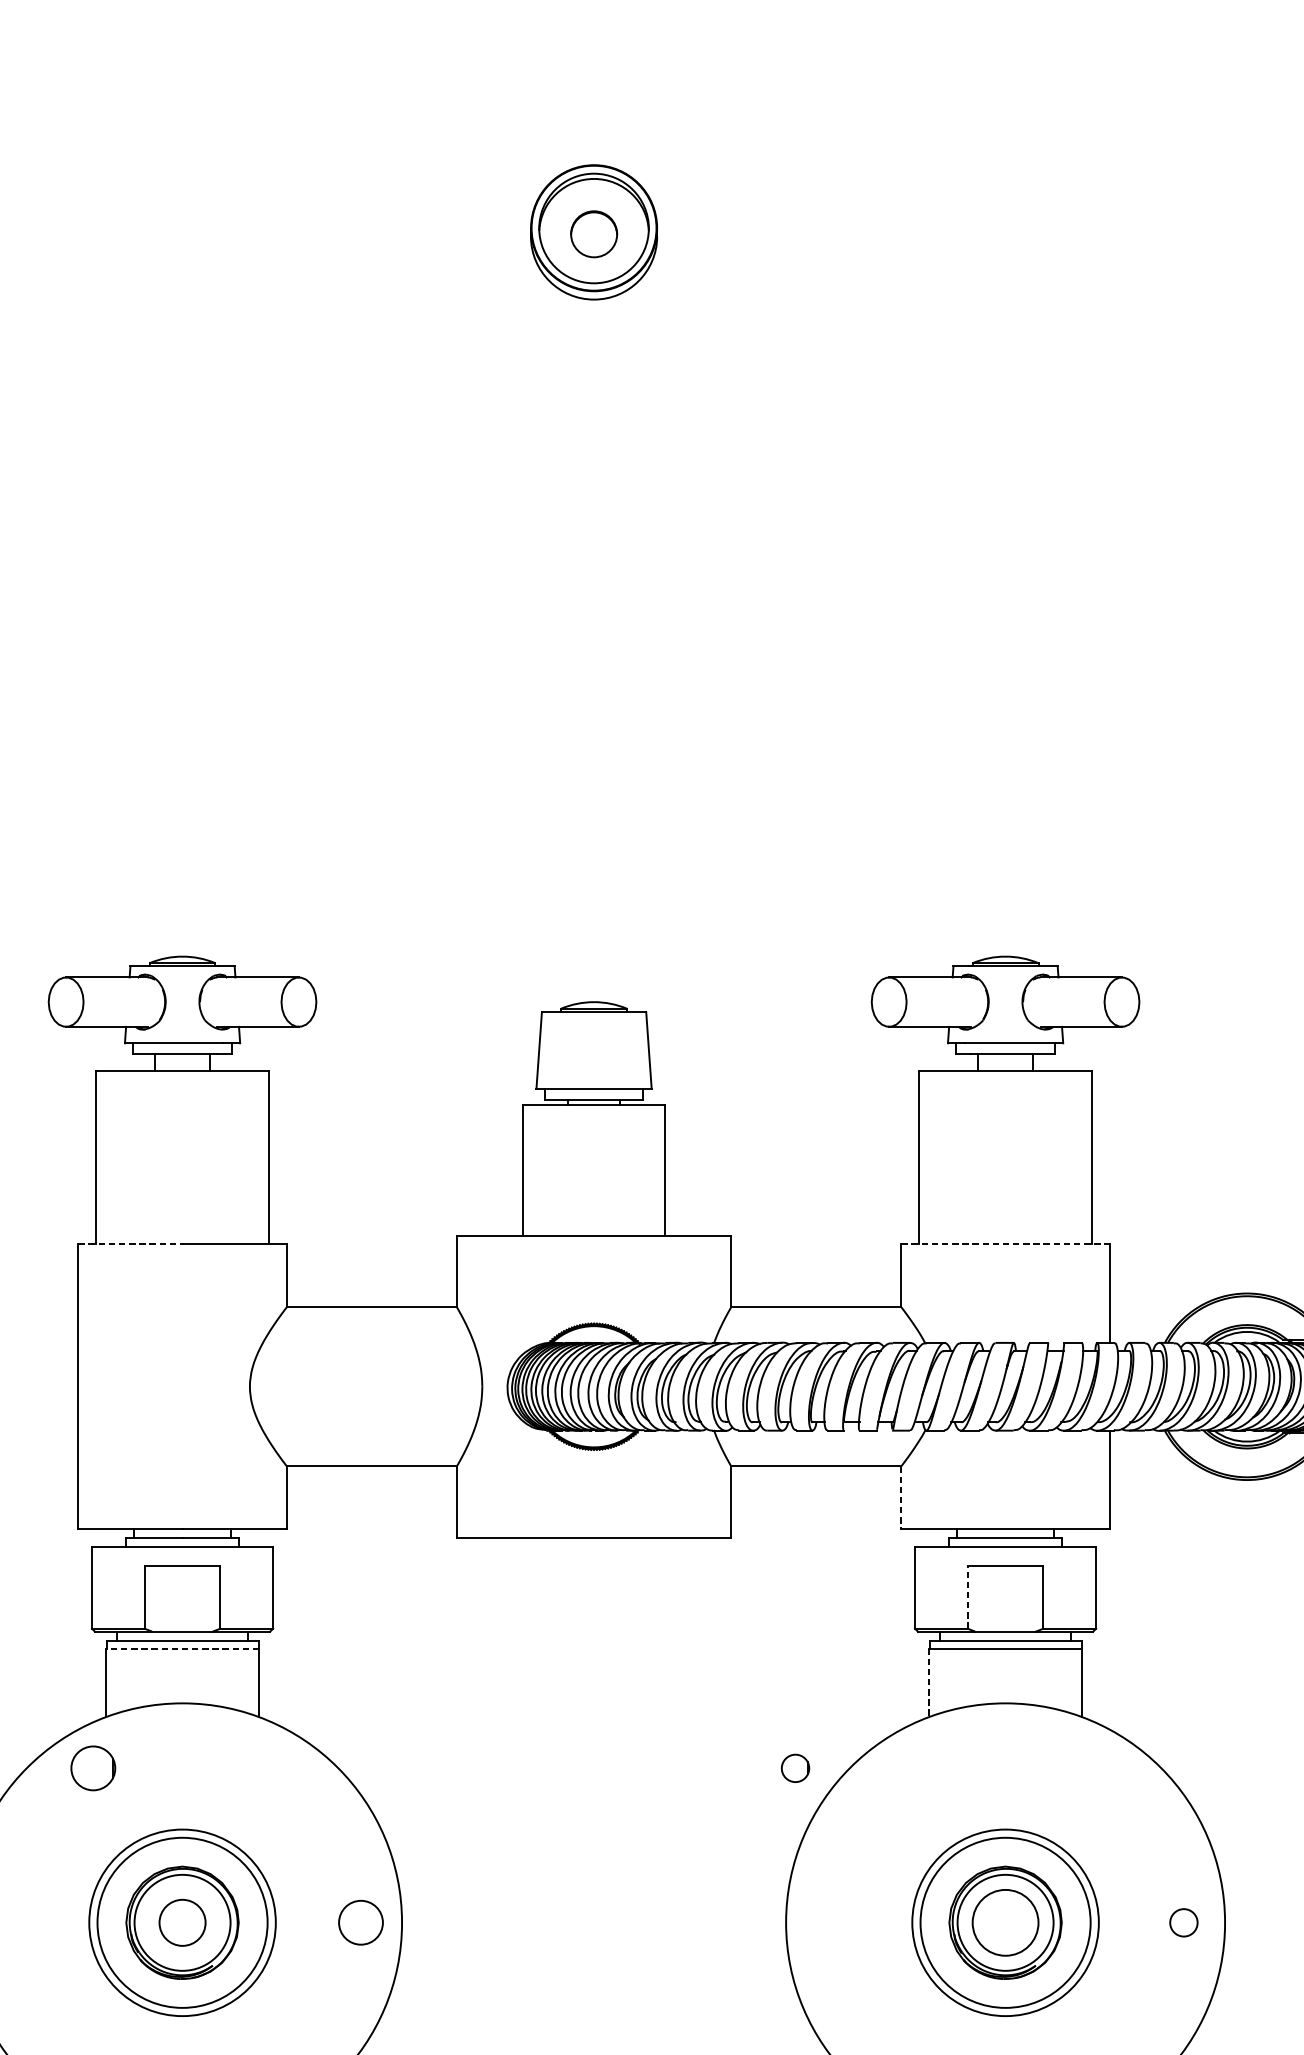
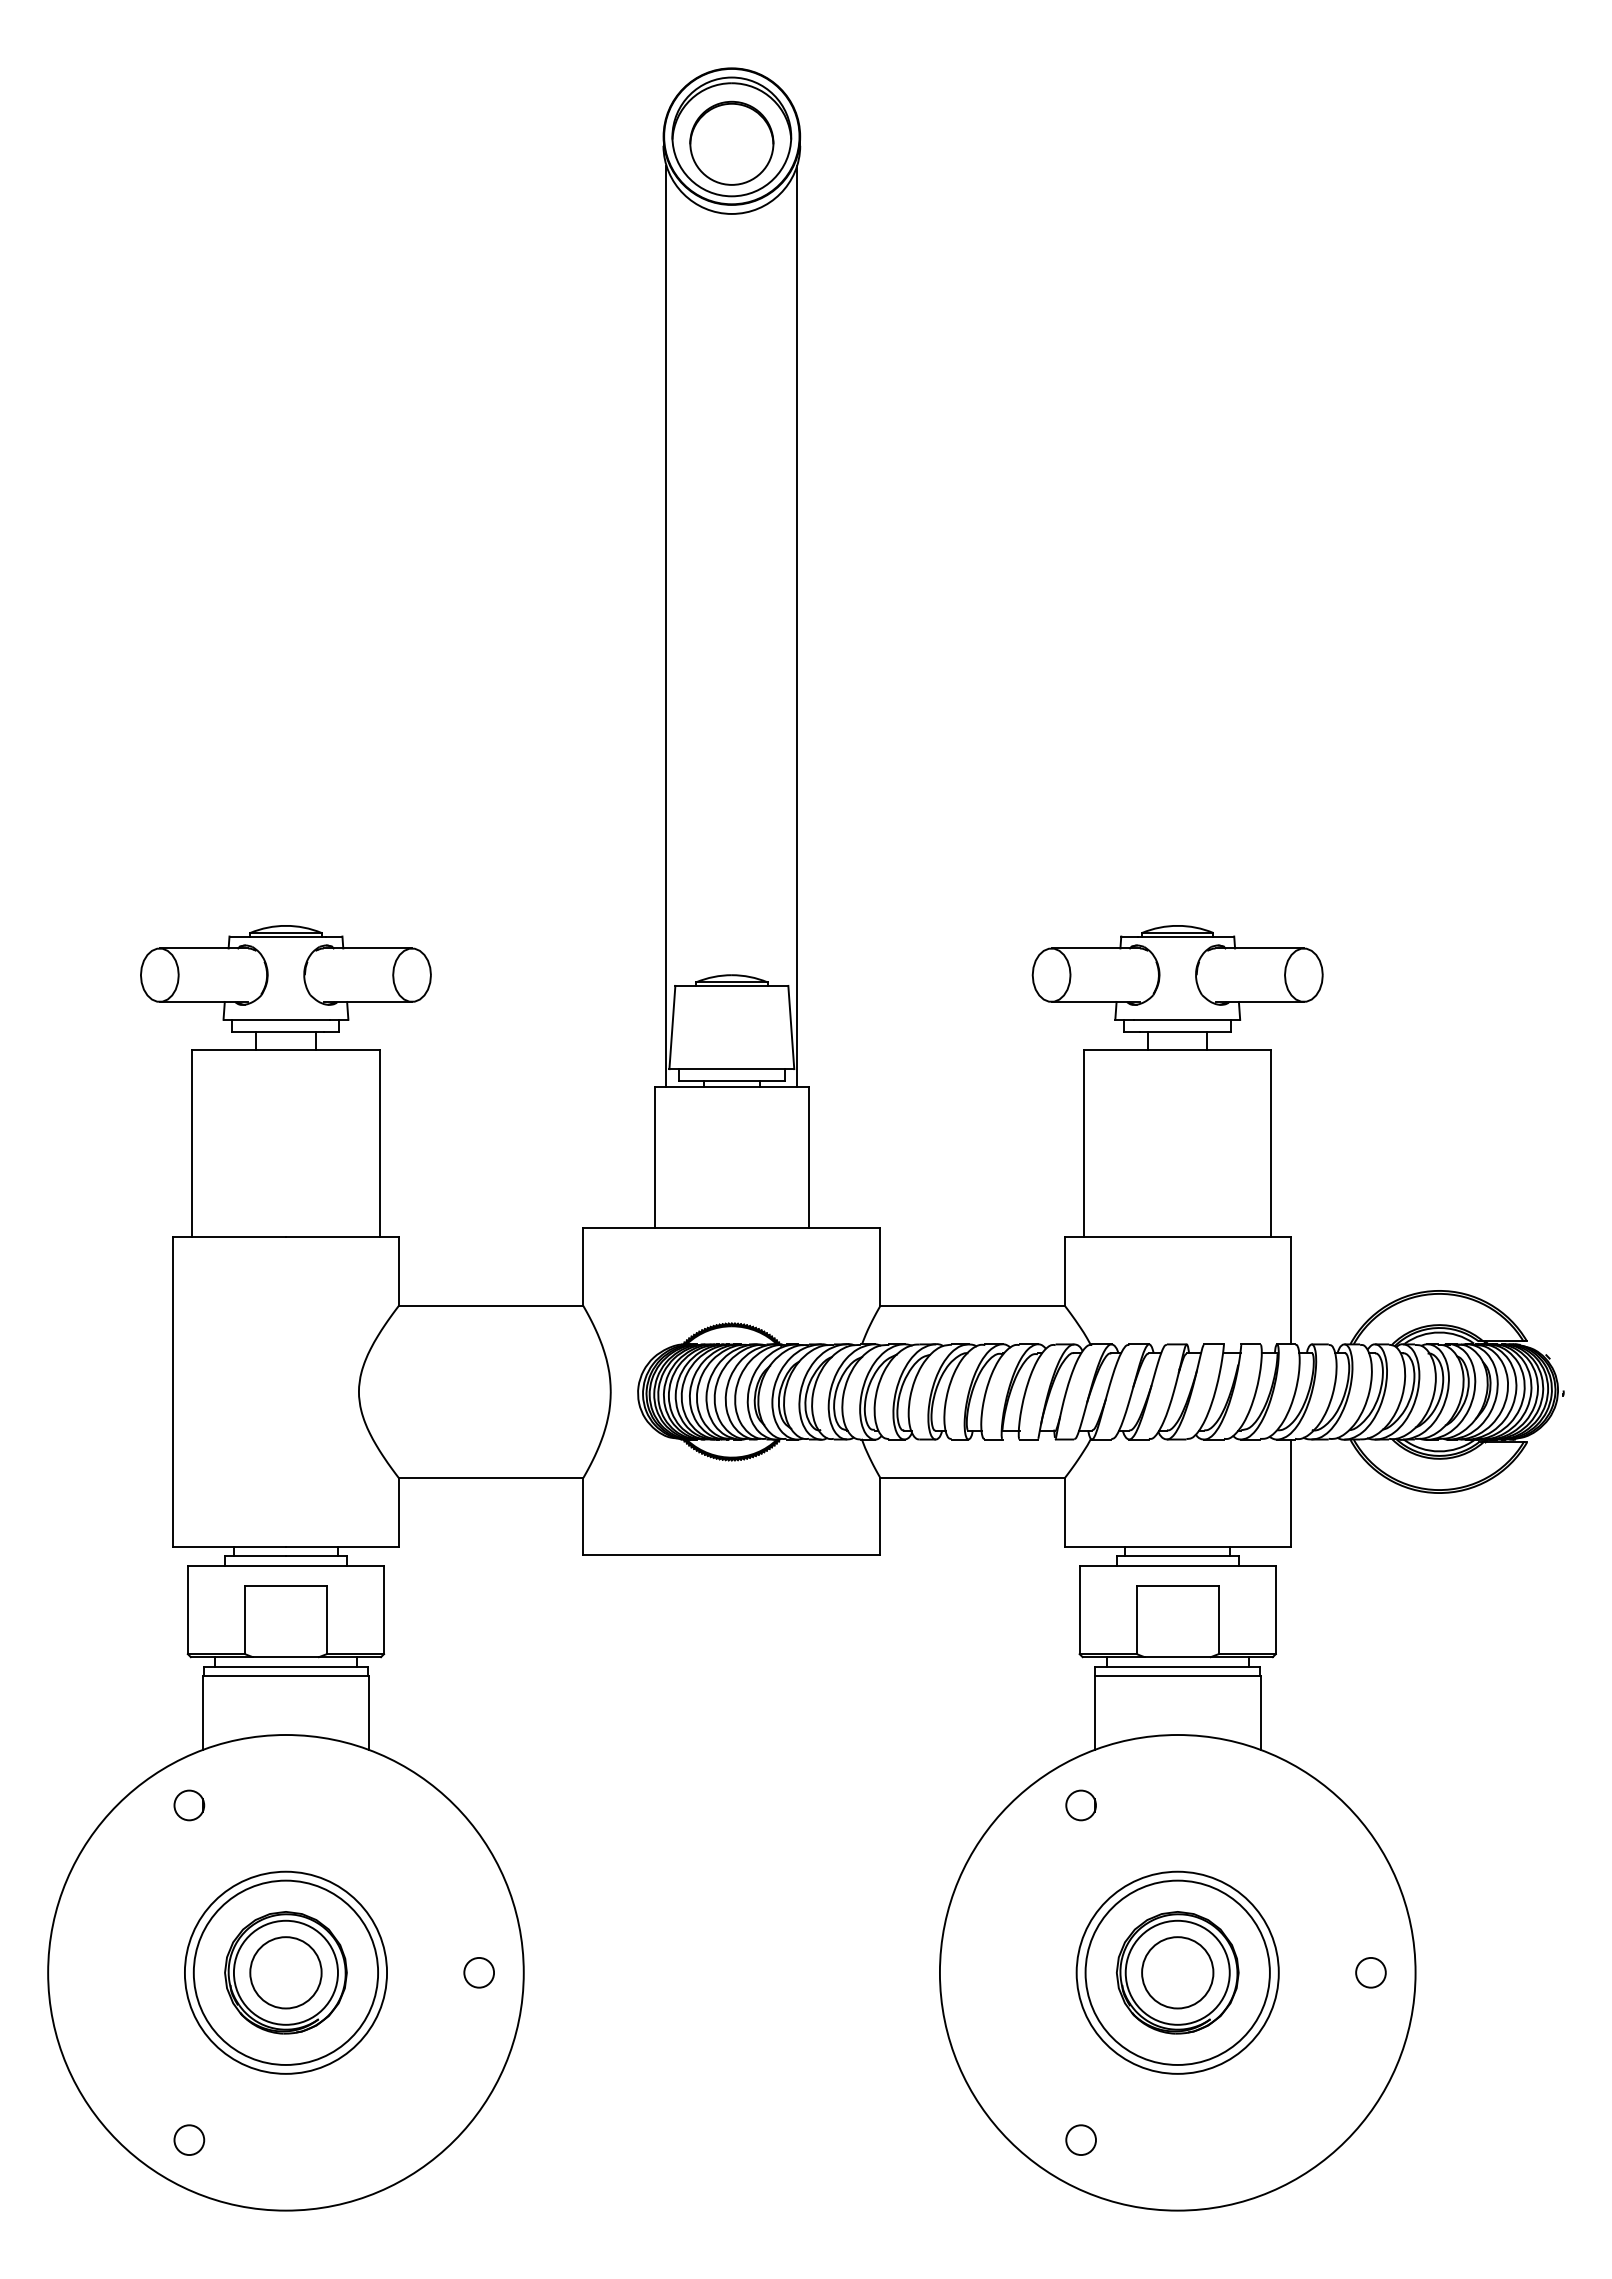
part: (593, 233) -> (731, 142), size x1.67
line: (533, 679) -> (666, 625), added
line: (654, 679) -> (797, 625), added
line: (130, 1244) -> (229, 1237), dashed -> solid
line: (1005, 1244) -> (1177, 1237), dashed -> solid
line: (901, 1498) -> (1064, 1512), dashed -> solid
line: (967, 1596) -> (1136, 1619), dashed -> solid
line: (182, 1648) -> (285, 1675), dashed -> solid
line: (928, 1683) -> (1094, 1713), dashed -> solid
part: (93, 1768) -> (189, 1805), size x0.62
part: (794, 1768) -> (1080, 1805), moved
circle: (182, 1922) -> (285, 1972), size x1.43
circle: (360, 1922) -> (478, 1972), size x0.62

